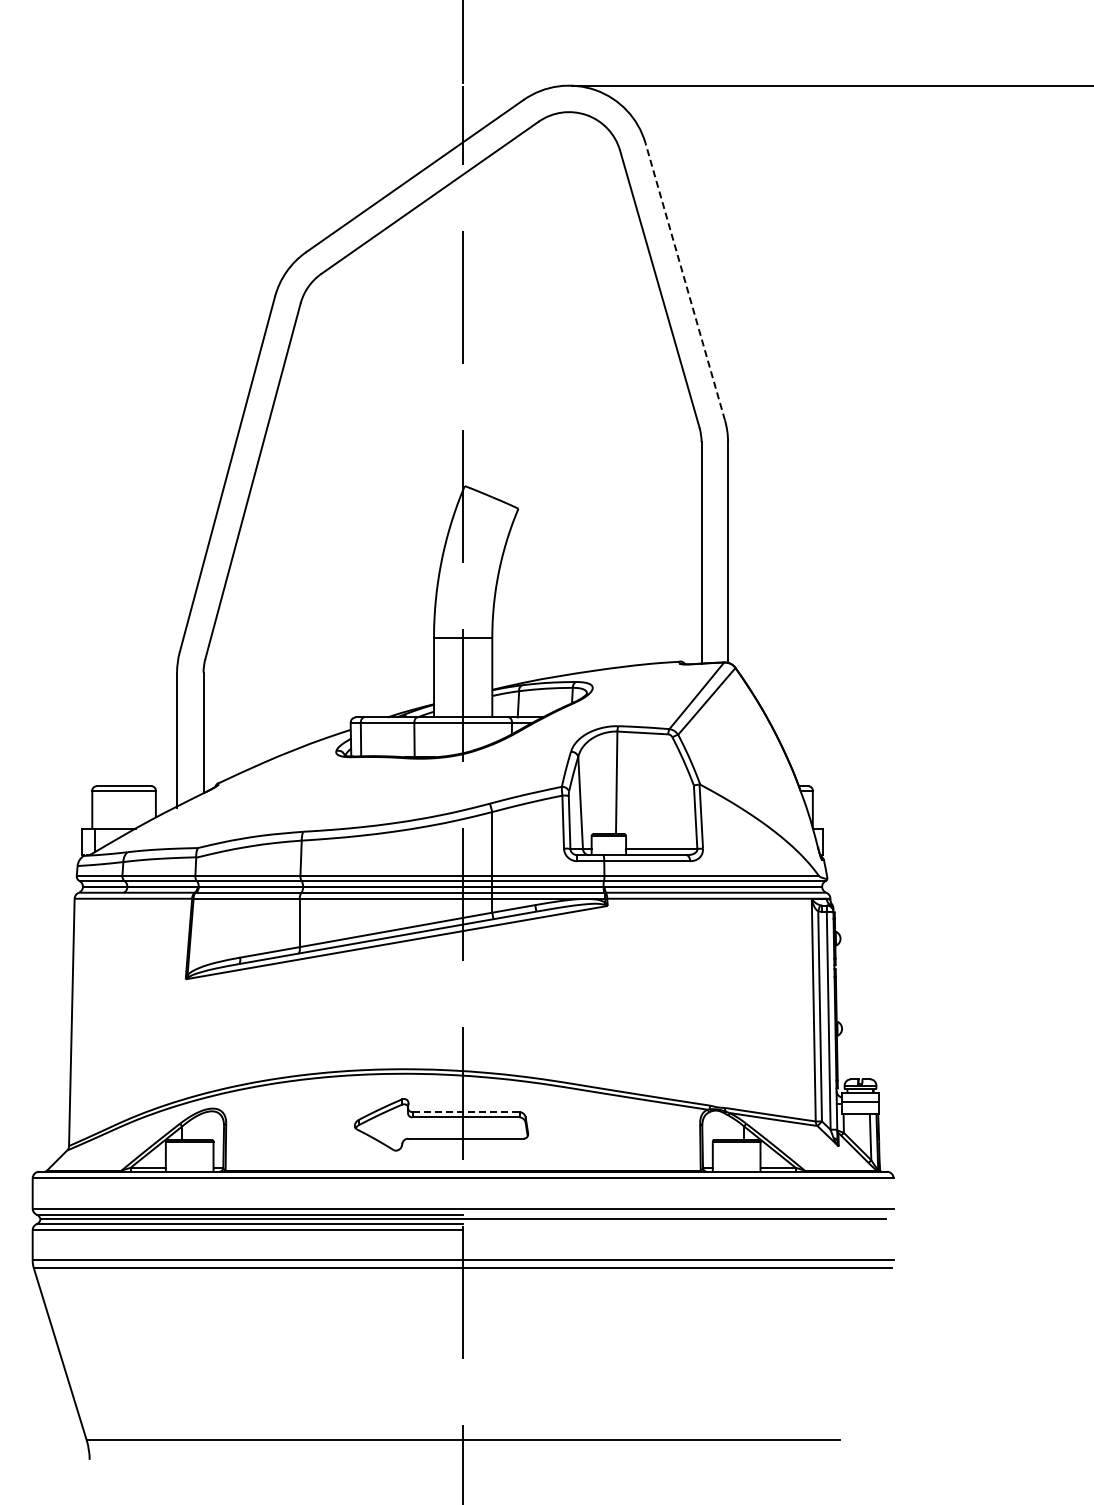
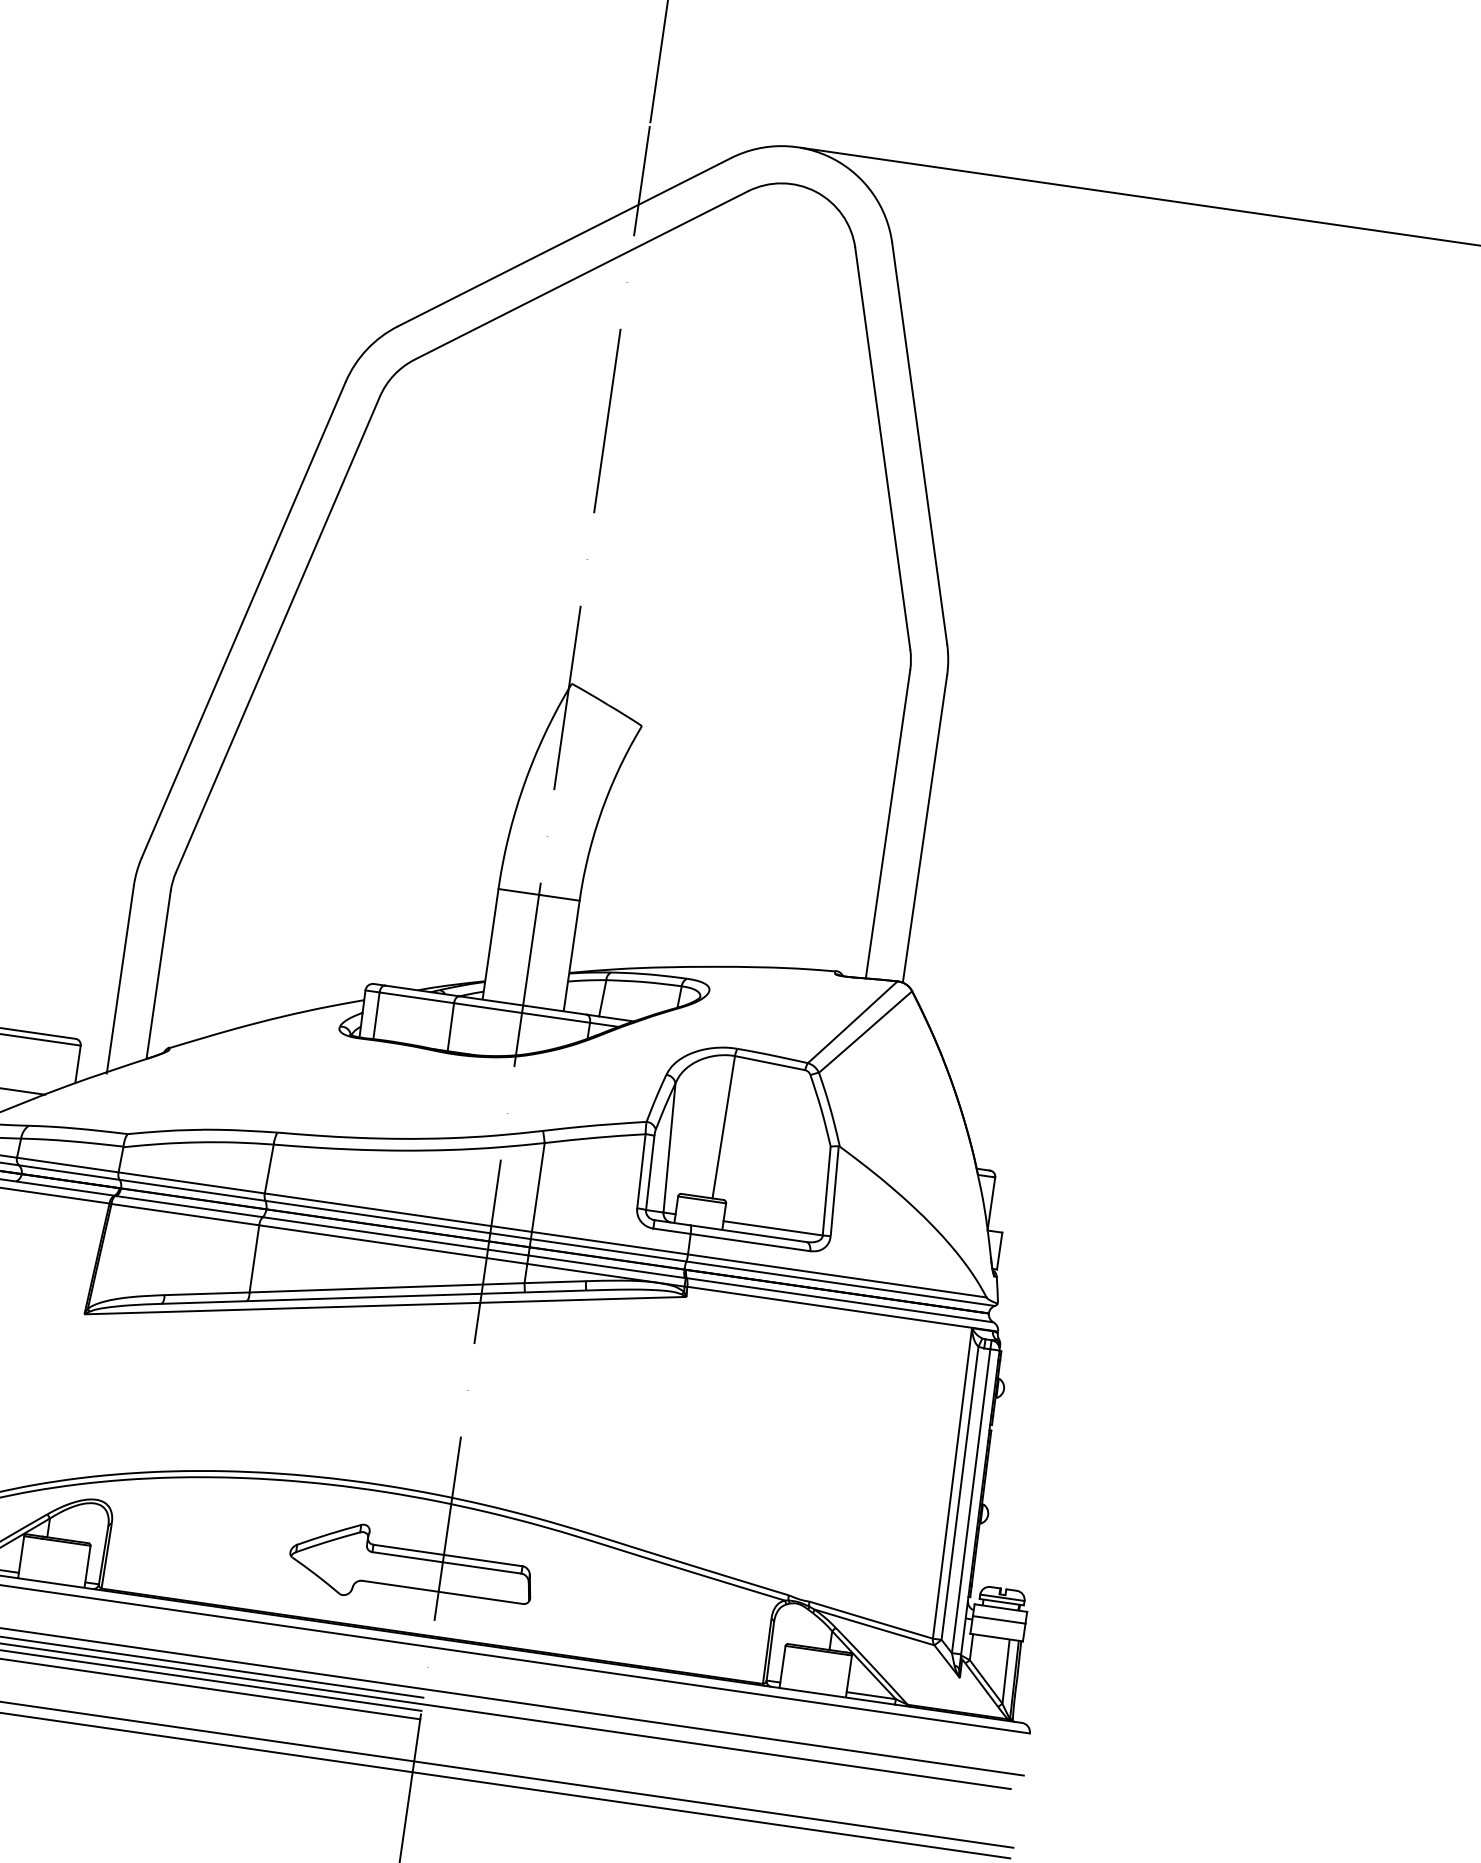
line: (685, 281) -> (920, 443), dashed -> solid
line: (466, 1112) -> (448, 1556), dashed -> solid

